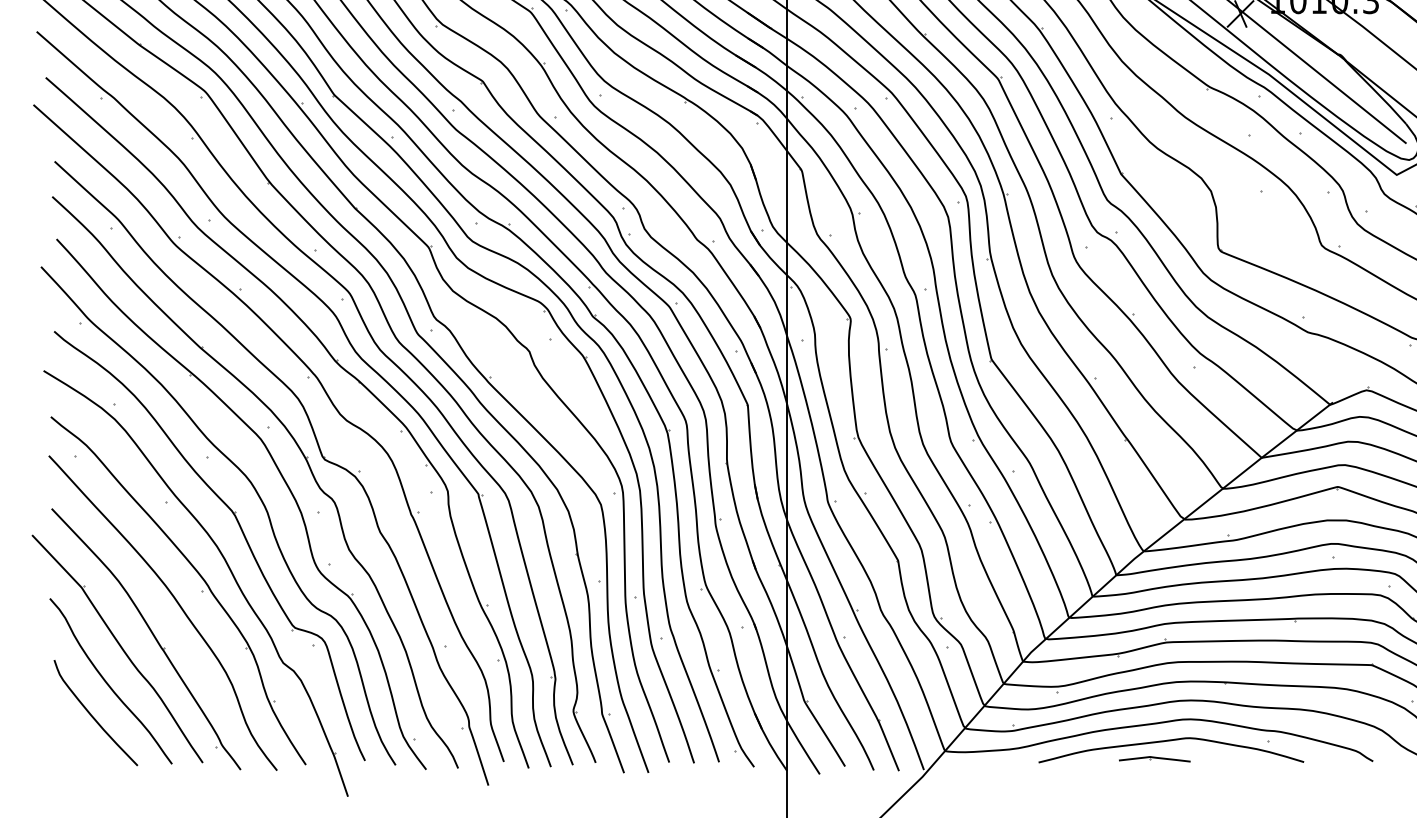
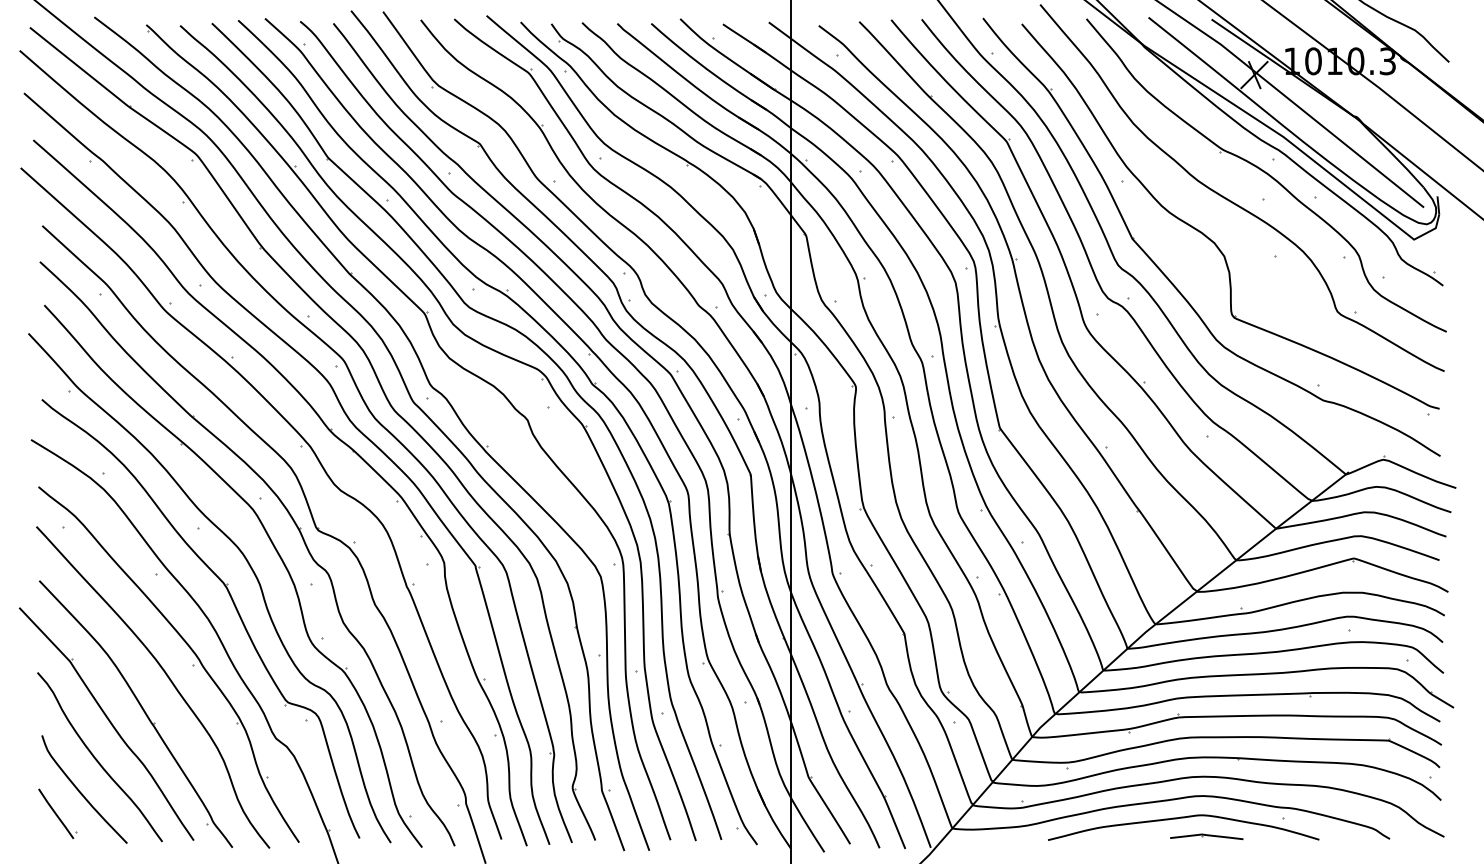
part: (69, 736) -> (57, 813), added
part: (1154, 758) -> (1206, 836), moved

